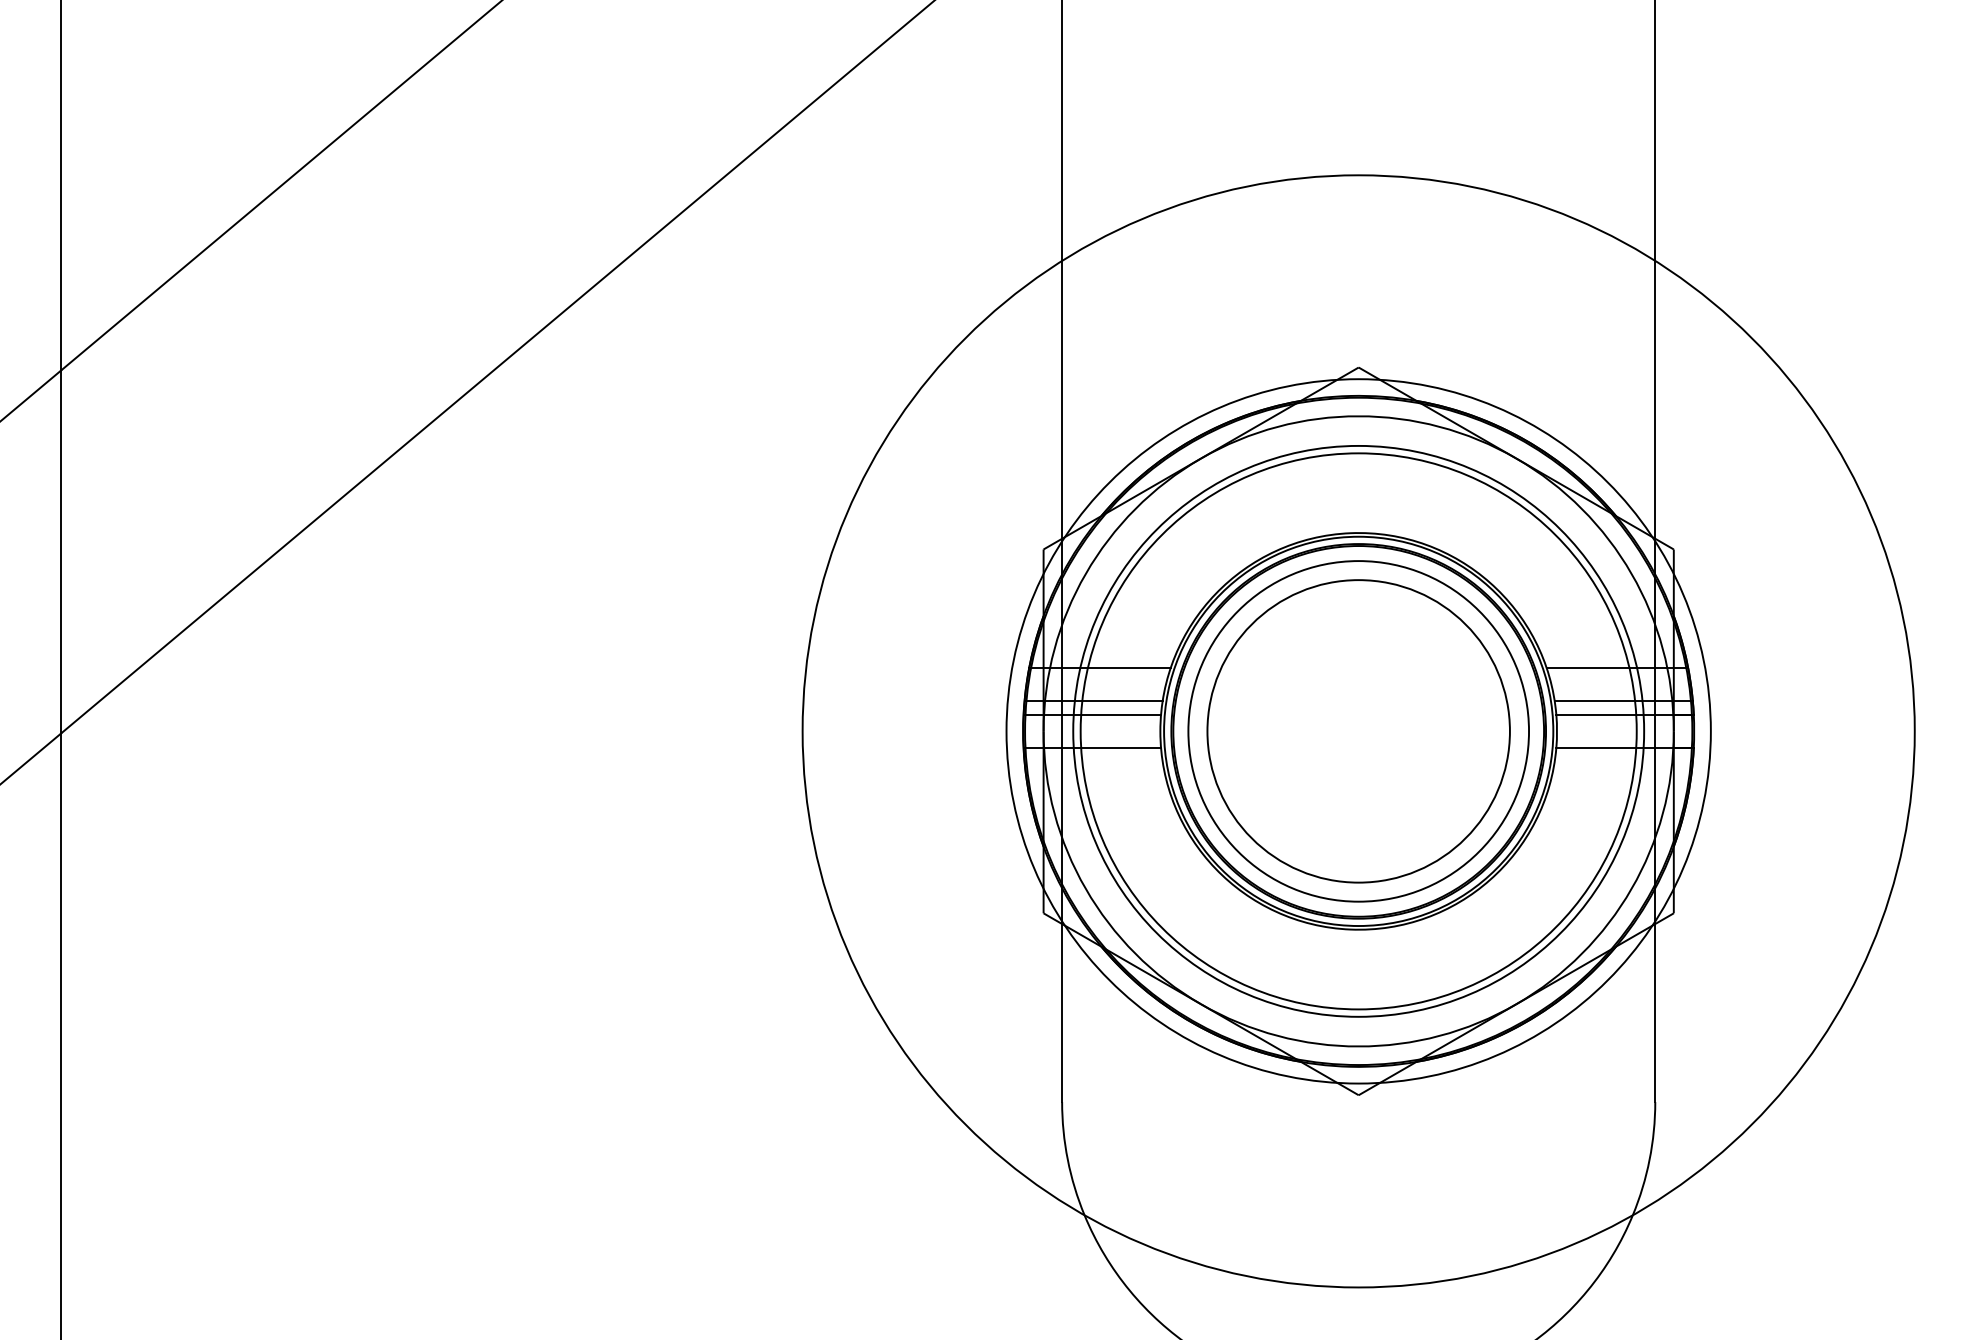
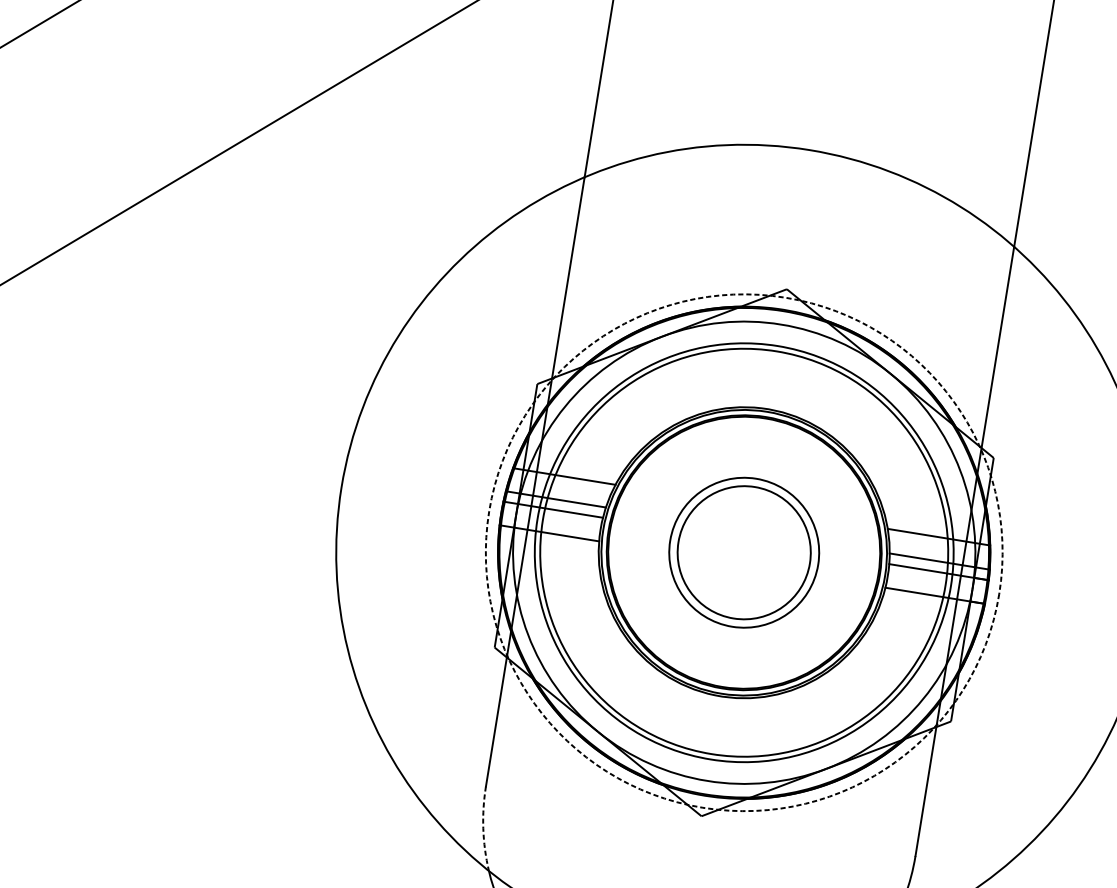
circle: (1358, 731) -> (744, 552), size x0.6
circle: (1358, 731) -> (744, 552), size x0.6
circle: (1358, 731) -> (744, 552), solid -> dashed
arc: (1067, 1159) -> (483, 828), solid -> dashed

